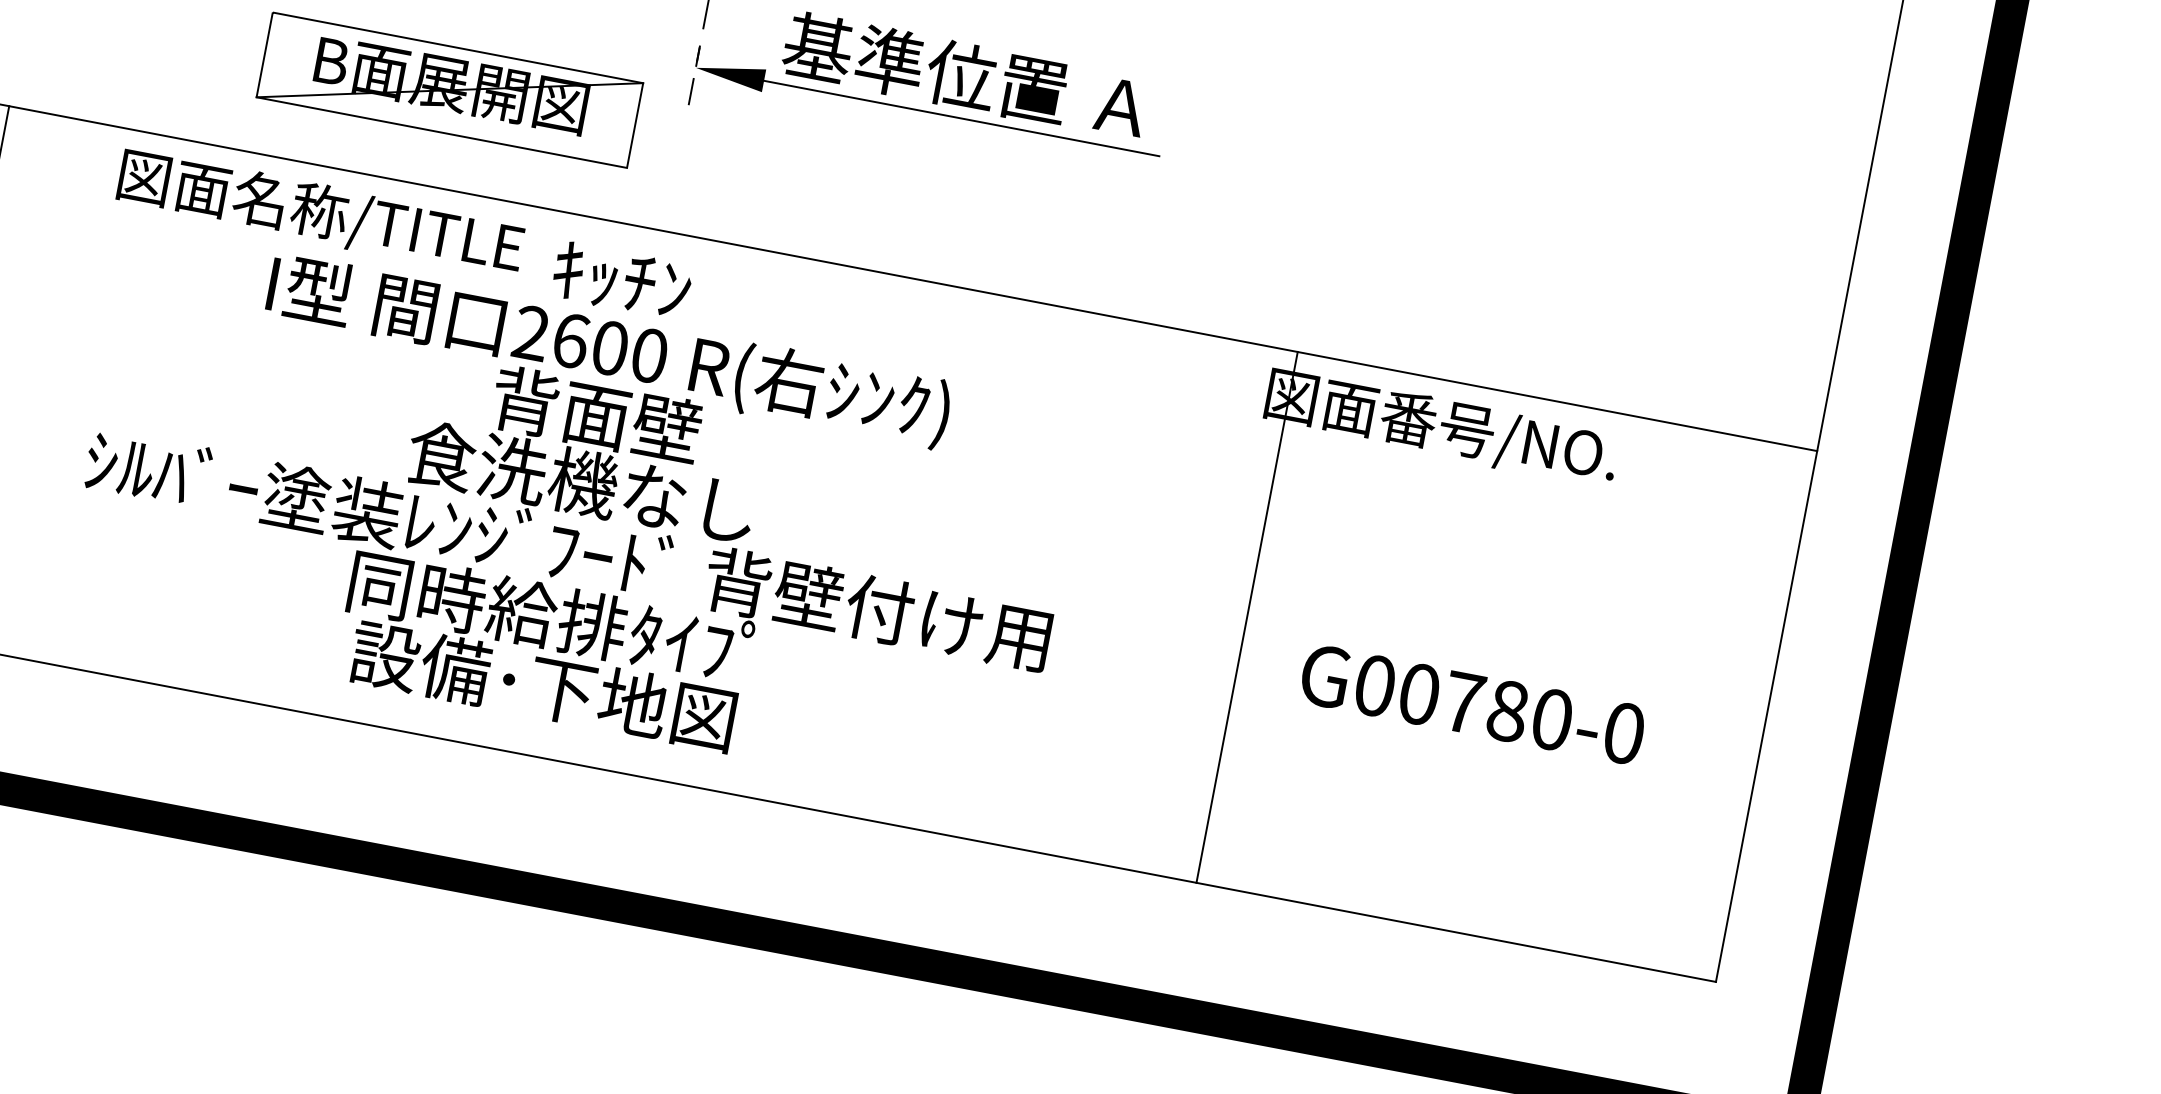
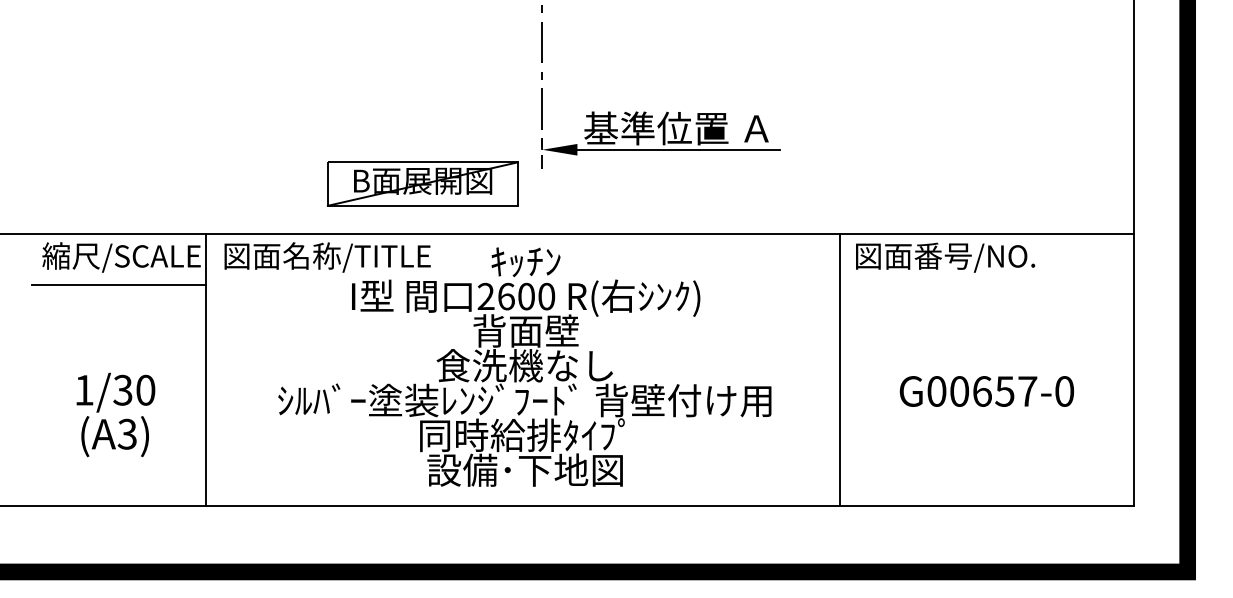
text: (320, 213) -> (327, 257), moved
line: (1247, 617) -> (840, 369), moved
text: (1508, 711) -> (1005, 391), G00780-0 -> G00657-0

